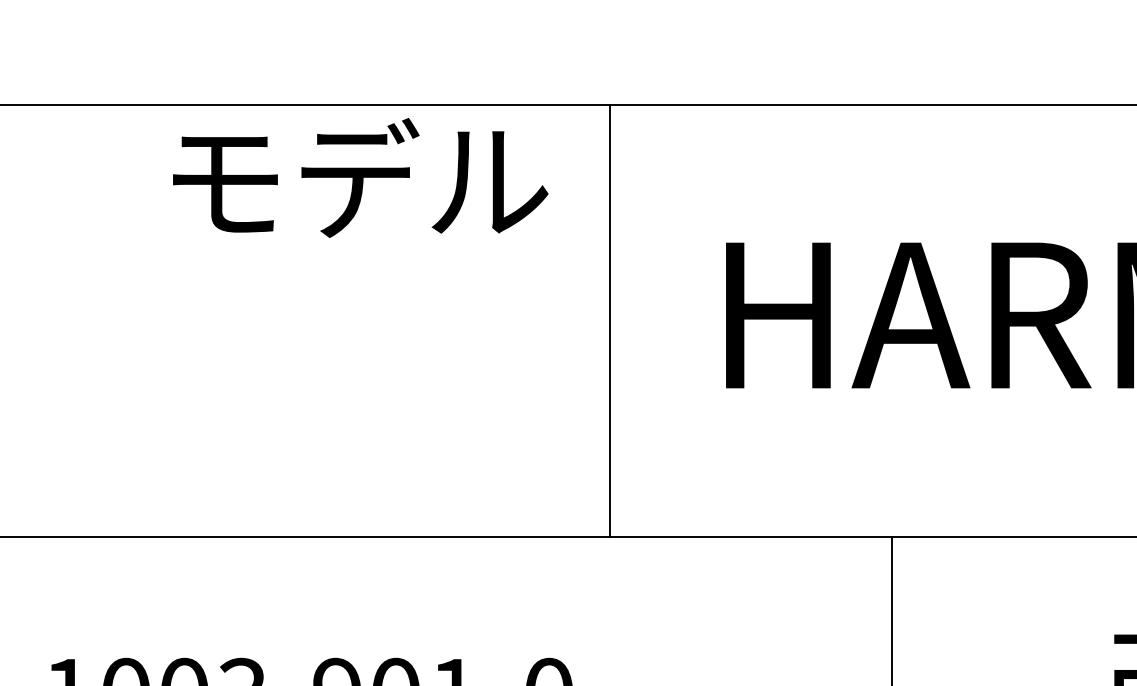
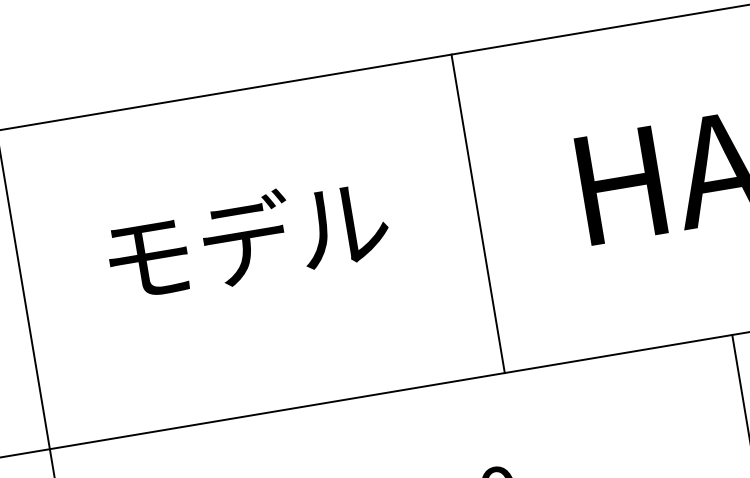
text: (360, 177) -> (247, 238), moved
line: (609, 320) -> (478, 213), moved

